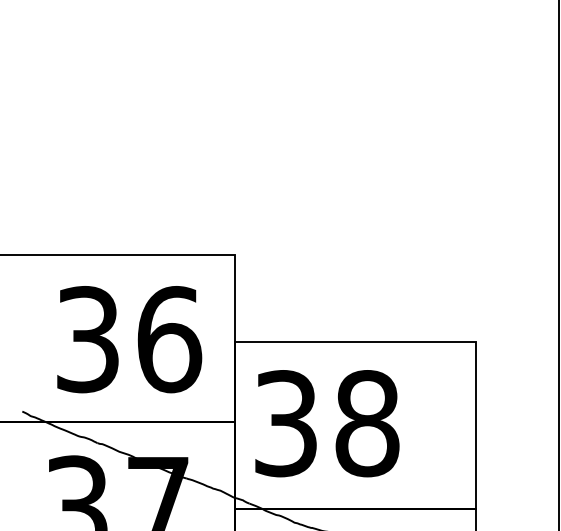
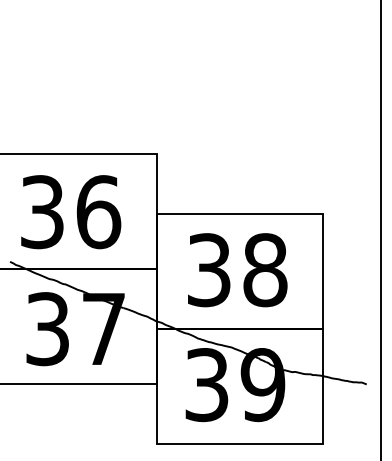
text: (130, 340) -> (71, 212), moved
text: (327, 424) -> (237, 270), moved

